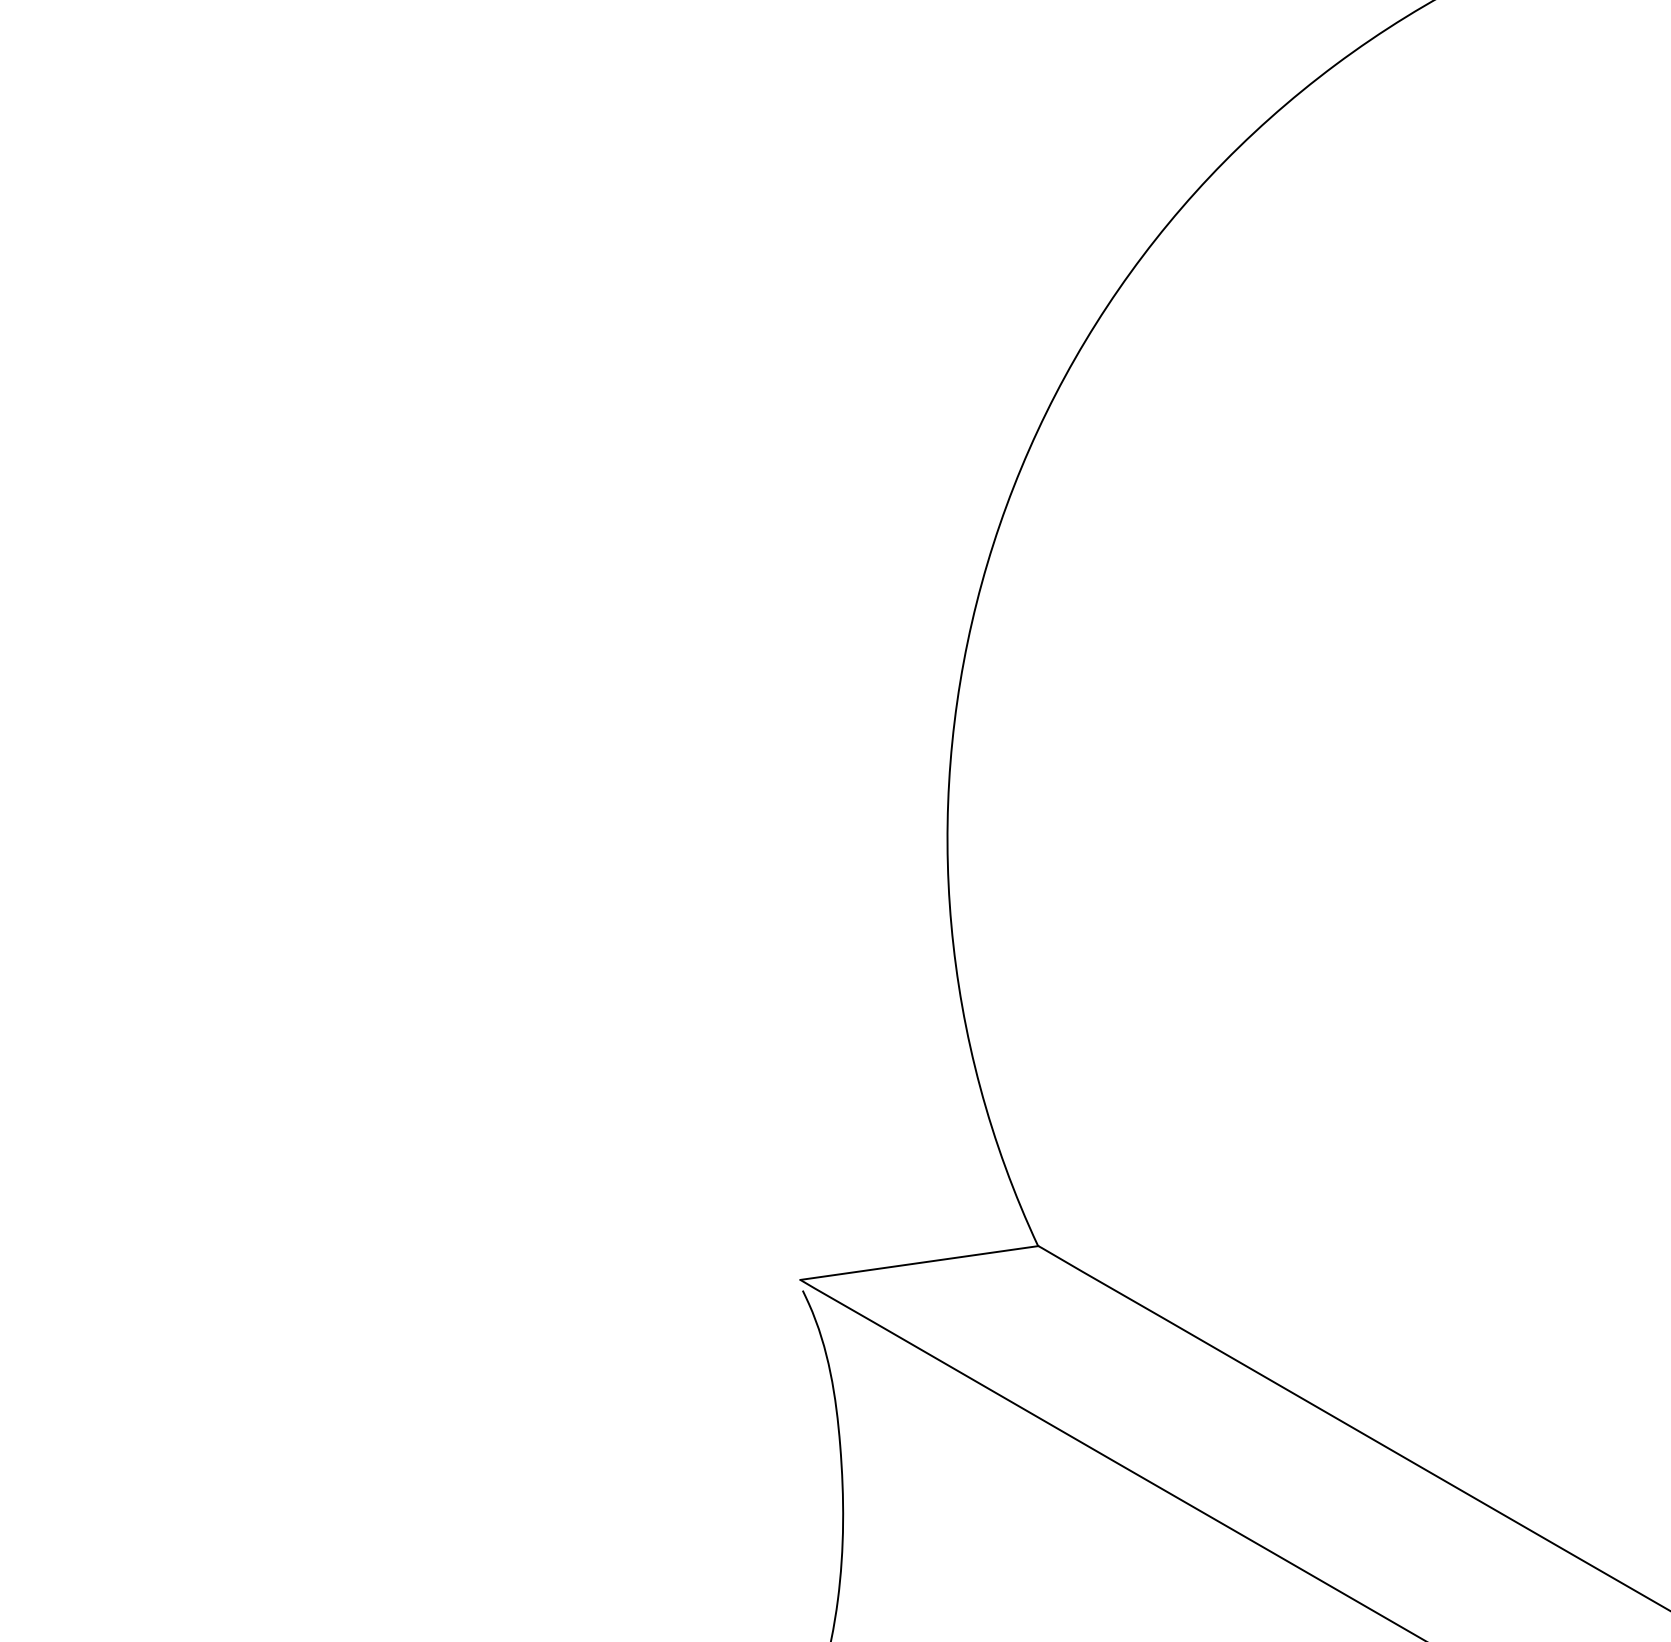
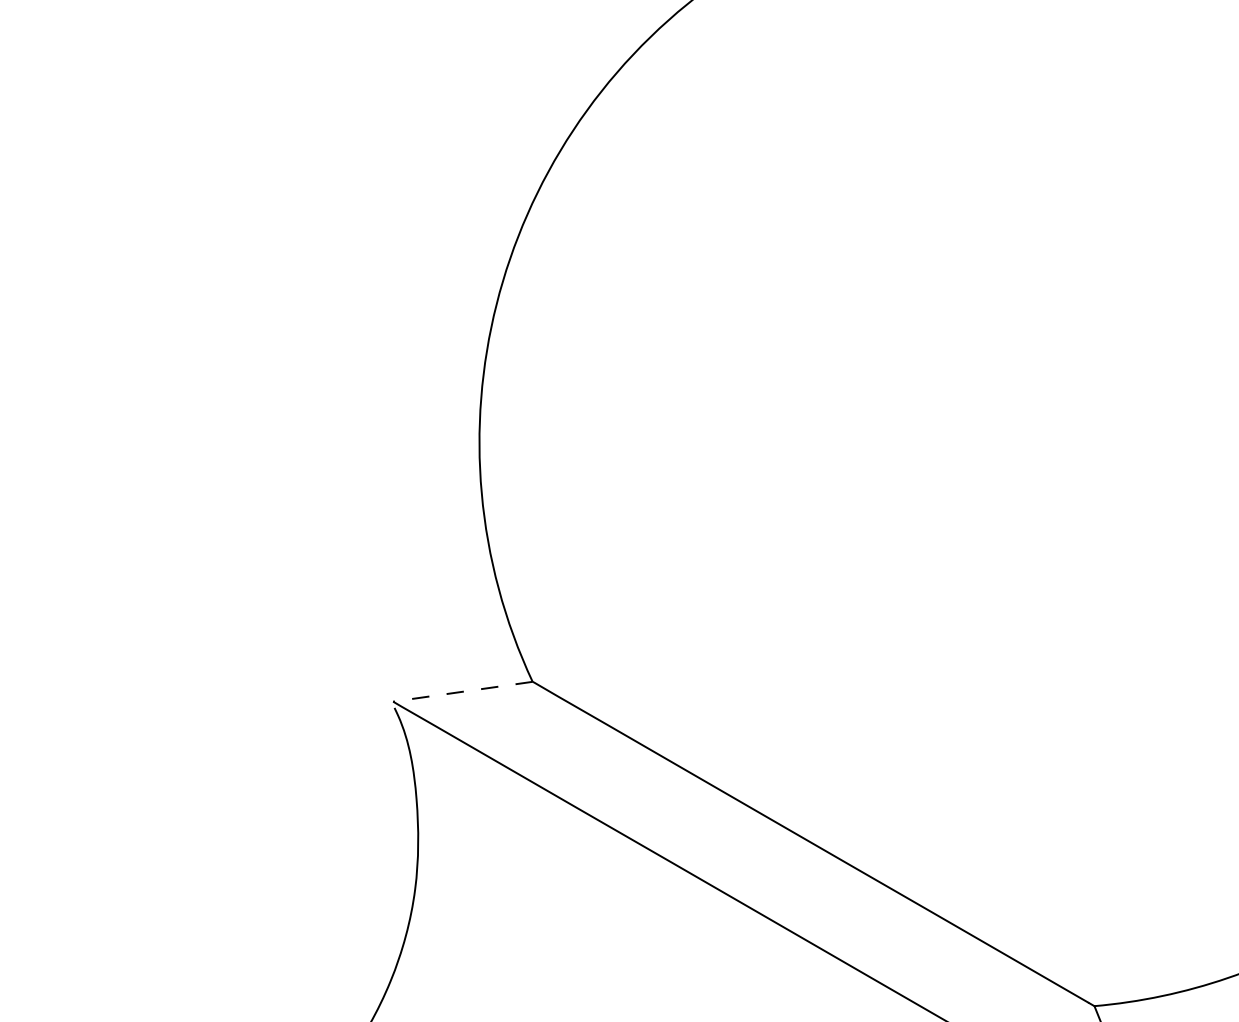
line: (918, 1262) -> (462, 691), solid -> dashed

